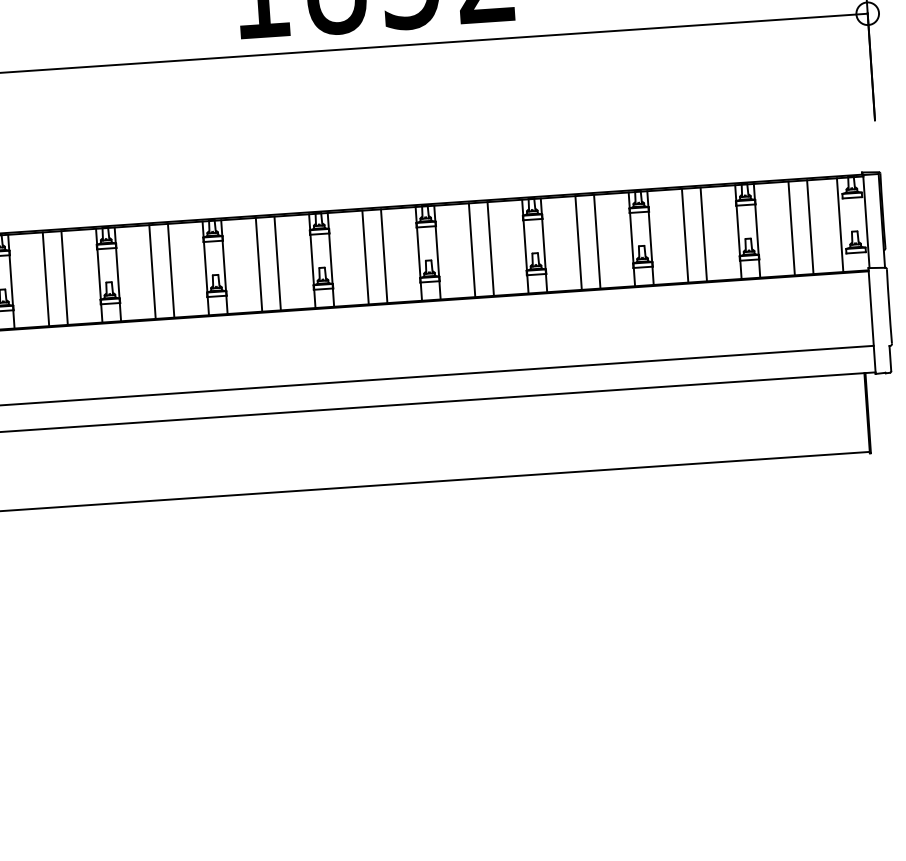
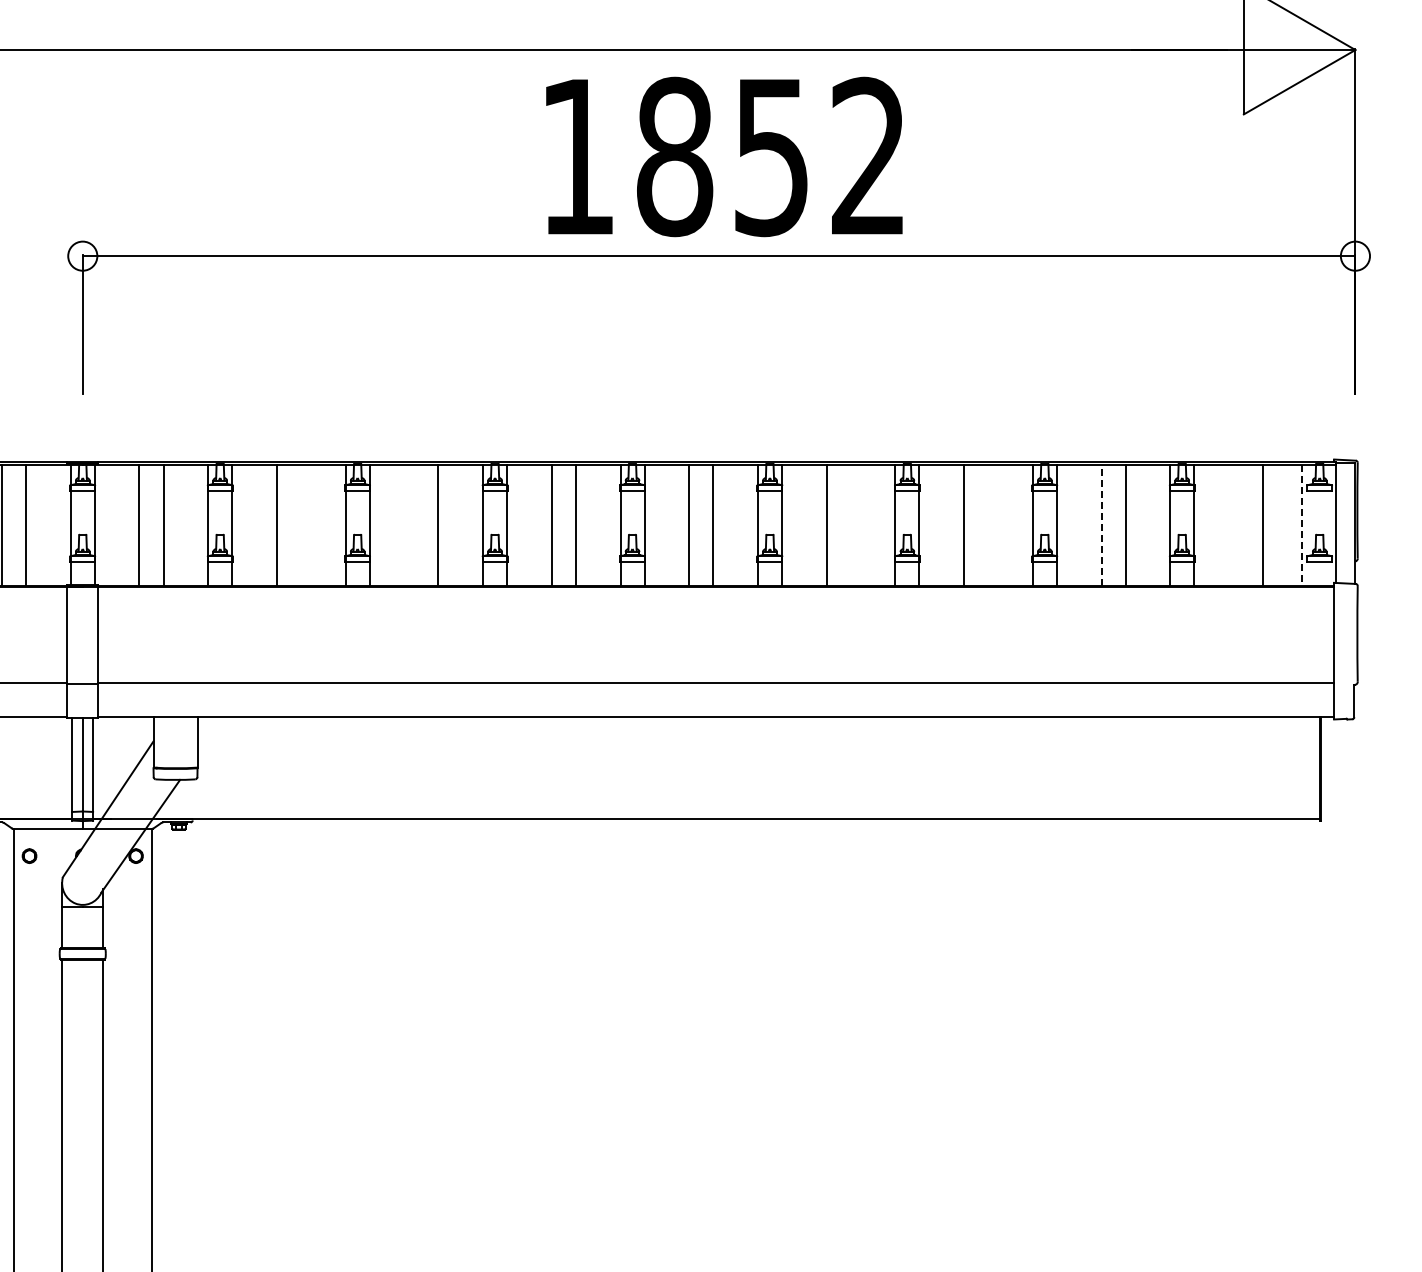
line: (840, 225) -> (1301, 525), solid -> dashed
line: (791, 227) -> (1238, 524), removed
line: (685, 235) -> (1101, 524), solid -> dashed
line: (597, 241) -> (988, 524), removed
line: (490, 248) -> (850, 524), removed
line: (152, 271) -> (414, 524), removed
line: (64, 277) -> (300, 524), removed

